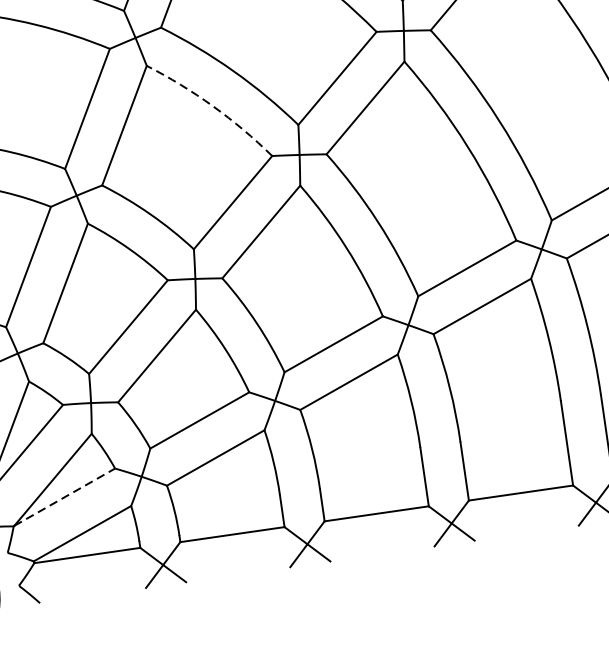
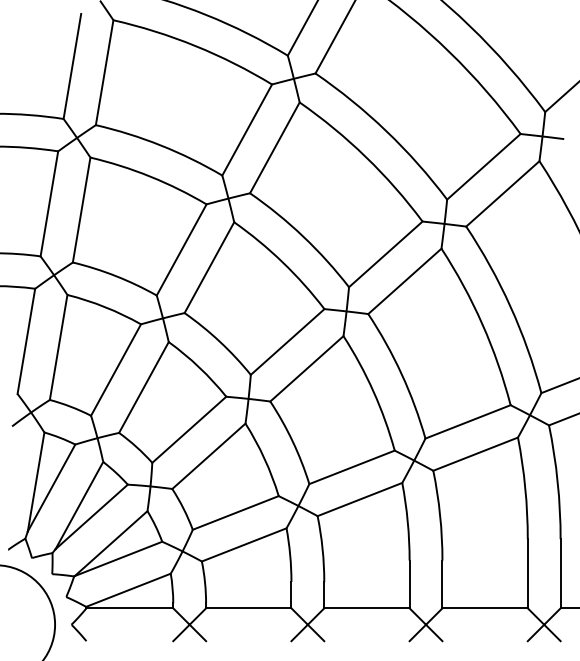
arc: (212, 106) -> (282, 262), dashed -> solid
line: (64, 496) -> (118, 558), dashed -> solid

